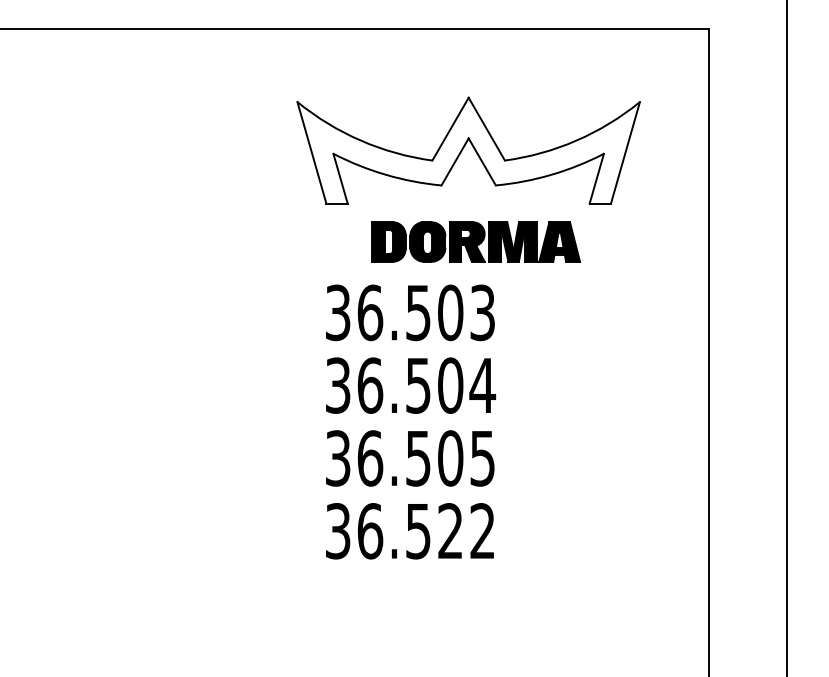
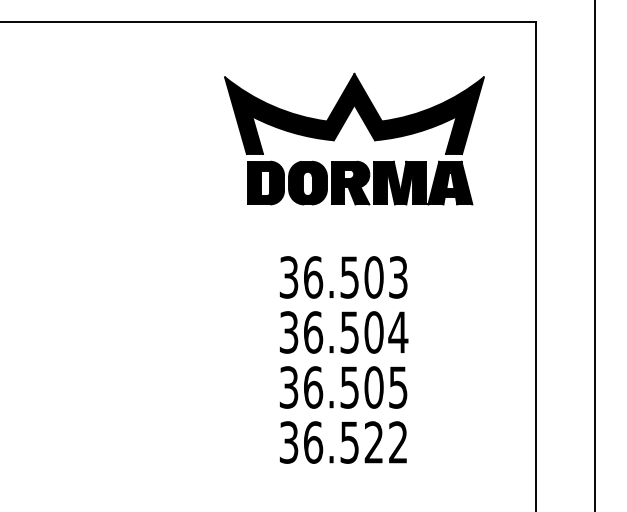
fill: (468, 150) -> (354, 113), added
part: (475, 241) -> (359, 182), size x1.43
text: (411, 421) -> (344, 359), moved

